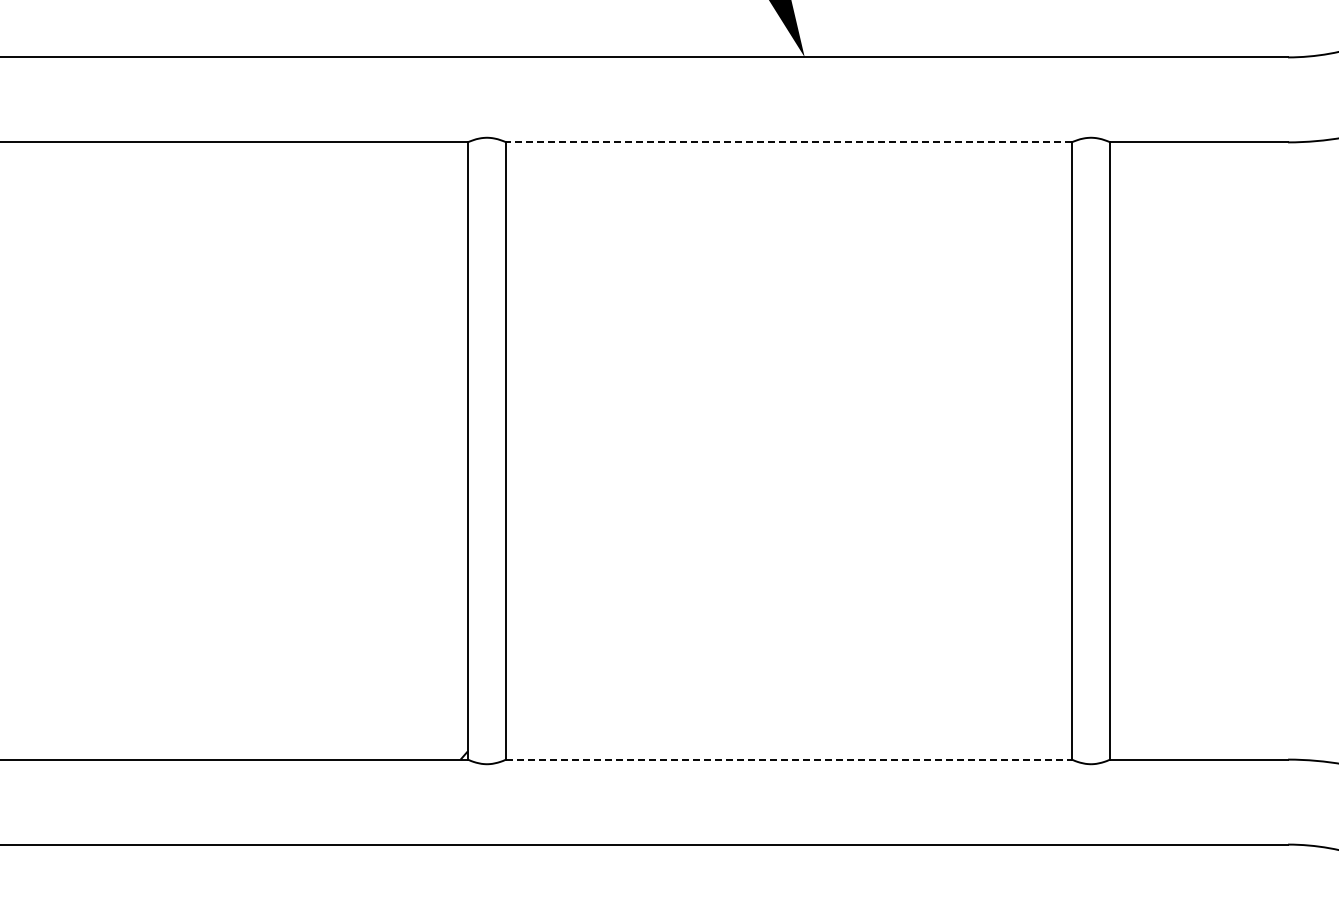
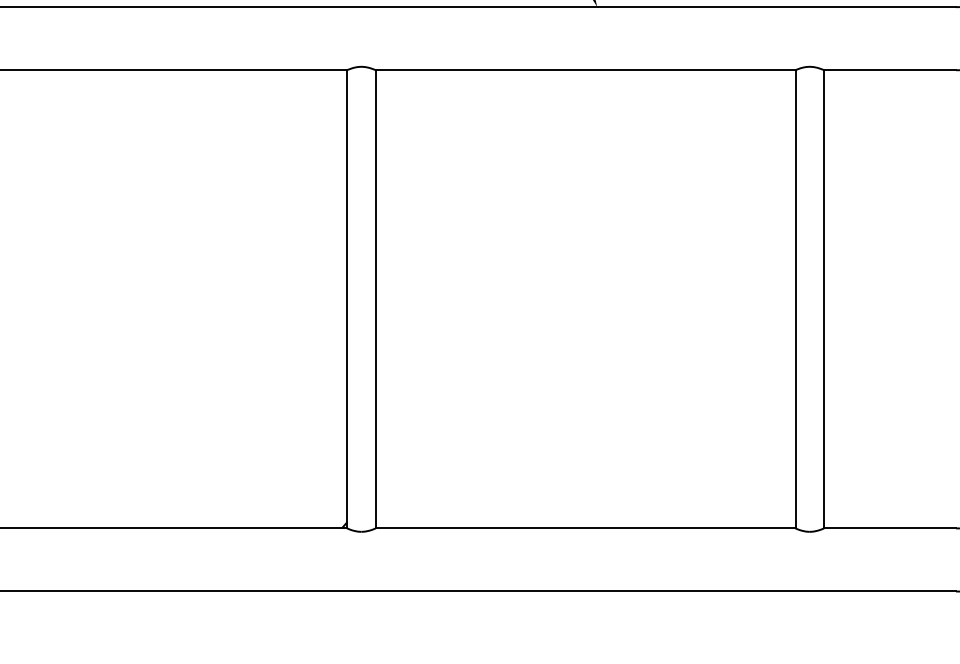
line: (789, 142) -> (585, 70), dashed -> solid
line: (789, 759) -> (585, 528), dashed -> solid

